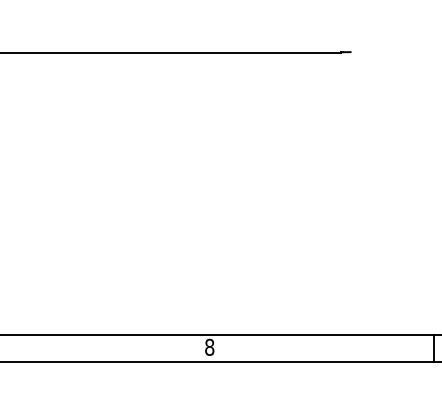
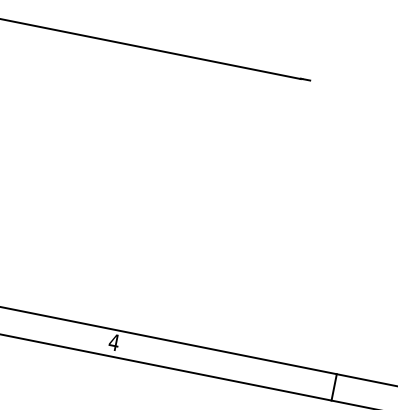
text: (209, 346) -> (114, 341), 8 -> 4

